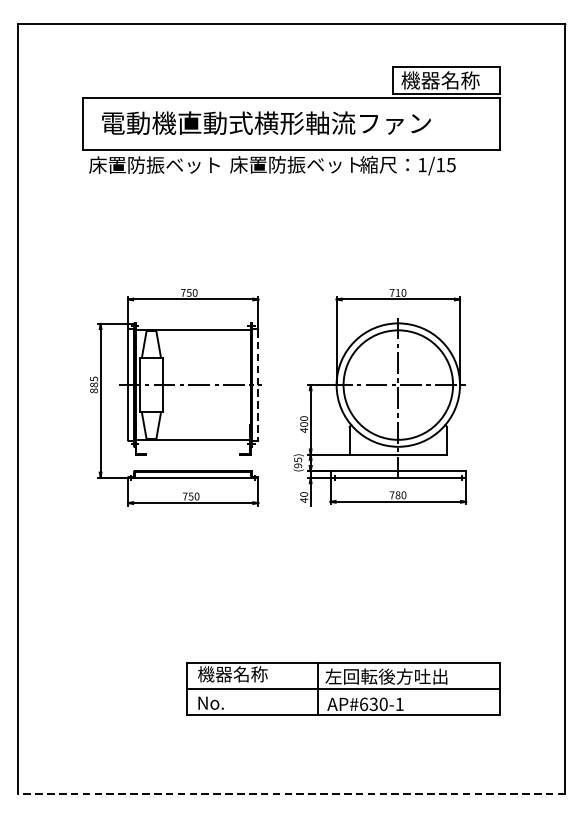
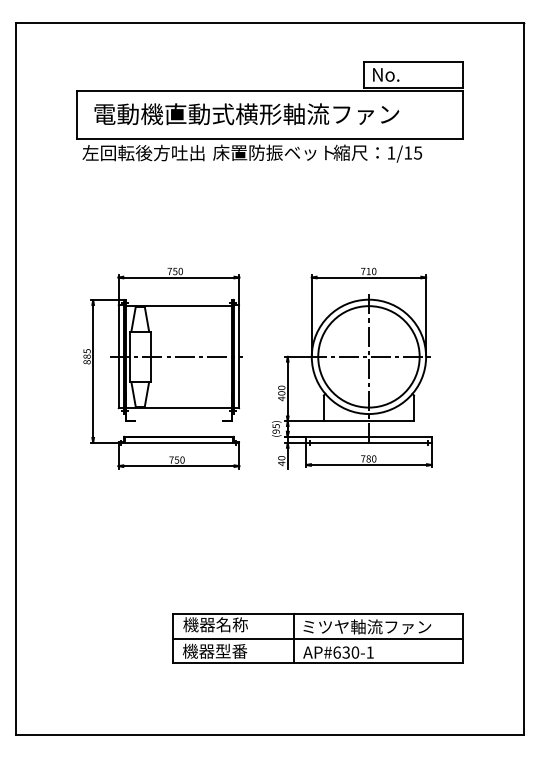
text: (441, 80) -> (408, 74), 機器名称 -> No.
text: (154, 164) -> (143, 152), 床置防振ベット -> 左回転後方吐出
line: (258, 385) -> (239, 357), dashed -> solid
text: (395, 676) -> (366, 626), 左回転後方吐出 -> ミツヤ軸流ファン
text: (231, 702) -> (214, 650), No. -> 機器型番
line: (292, 793) -> (270, 735), dashed -> solid

